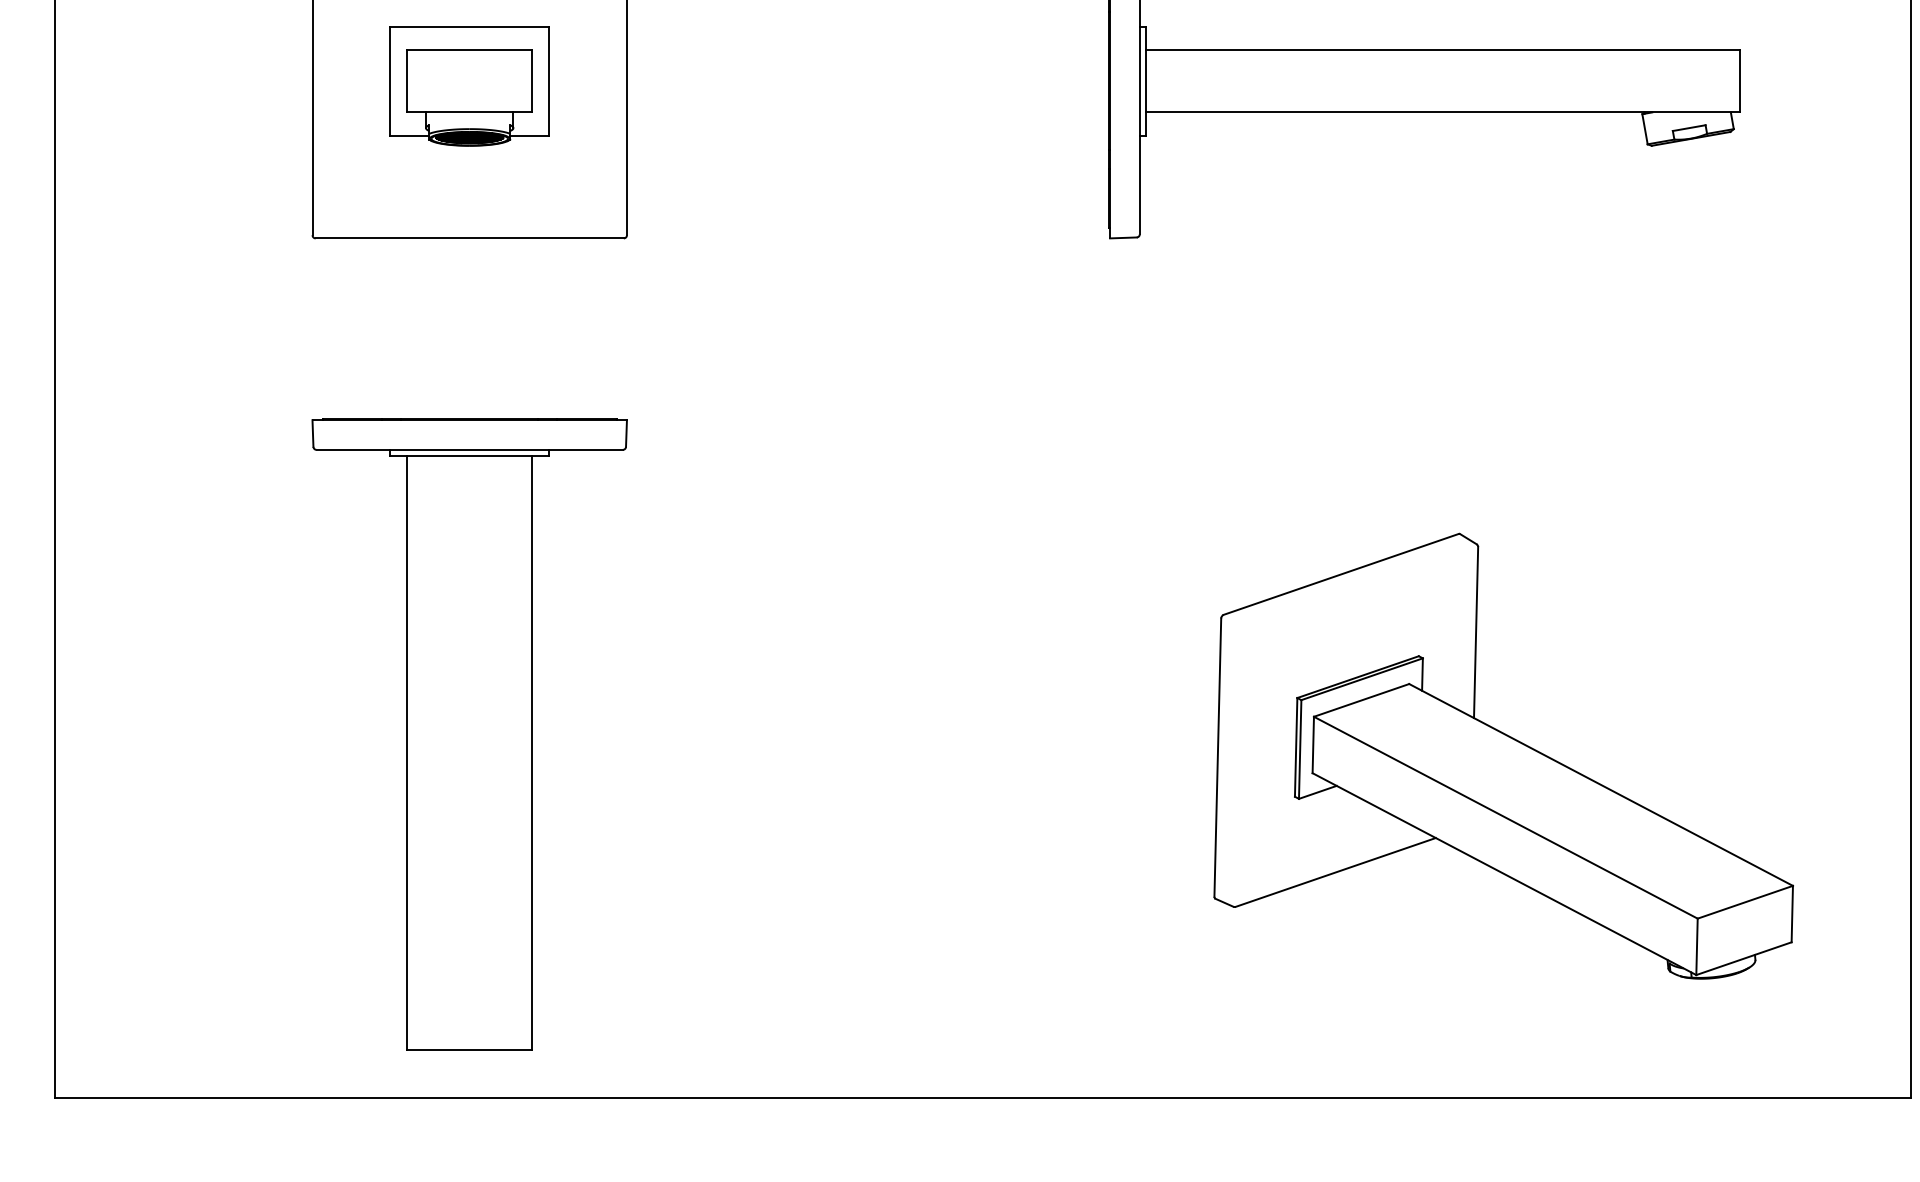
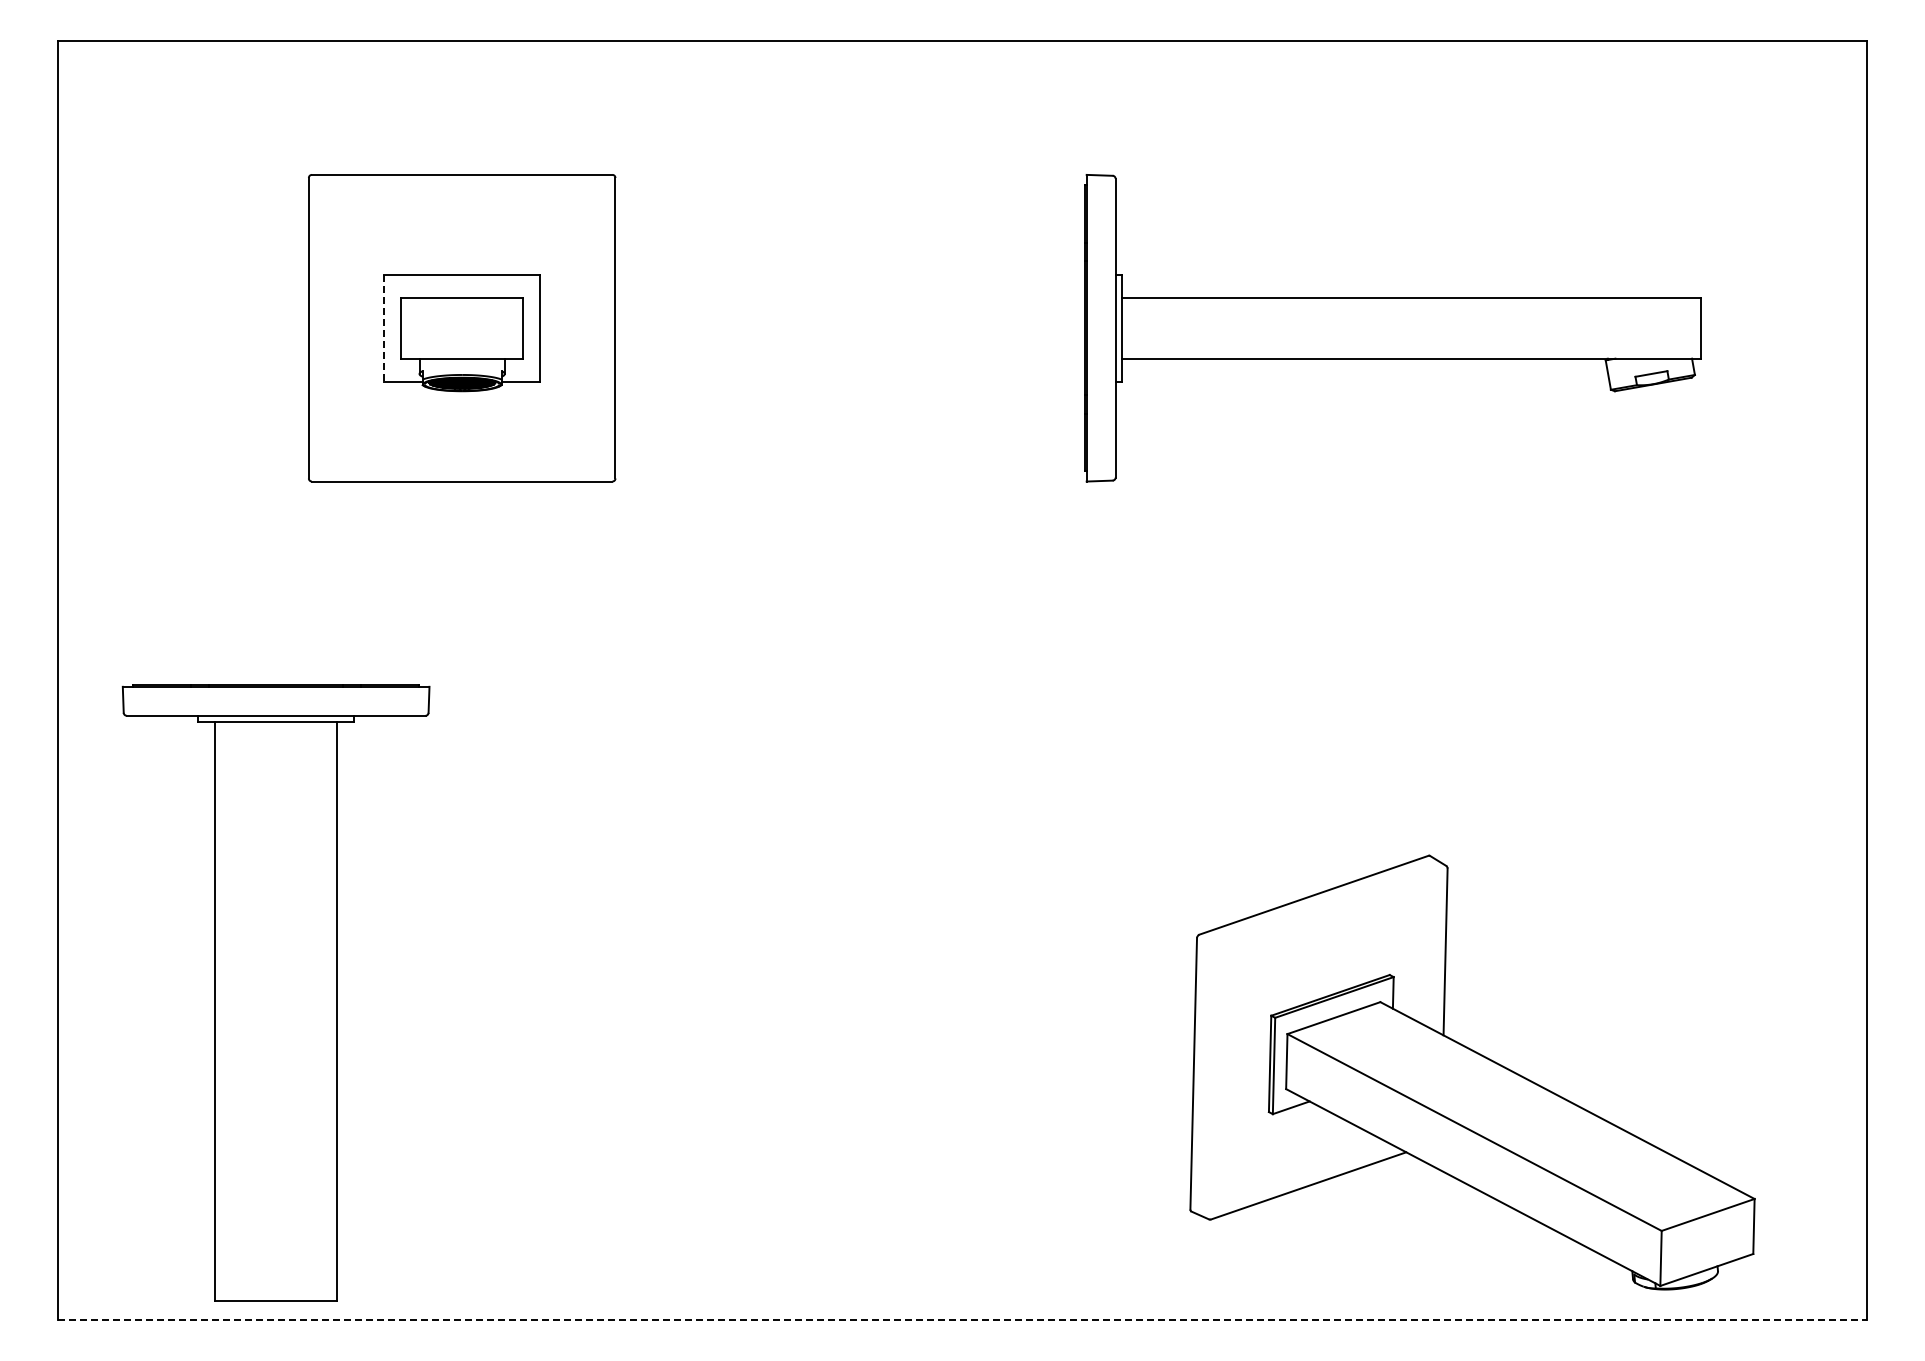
line: (390, 81) -> (384, 328), solid -> dashed
part: (469, 733) -> (275, 992), moved
part: (1503, 756) -> (1472, 1072), moved
line: (982, 1098) -> (962, 1320), solid -> dashed

